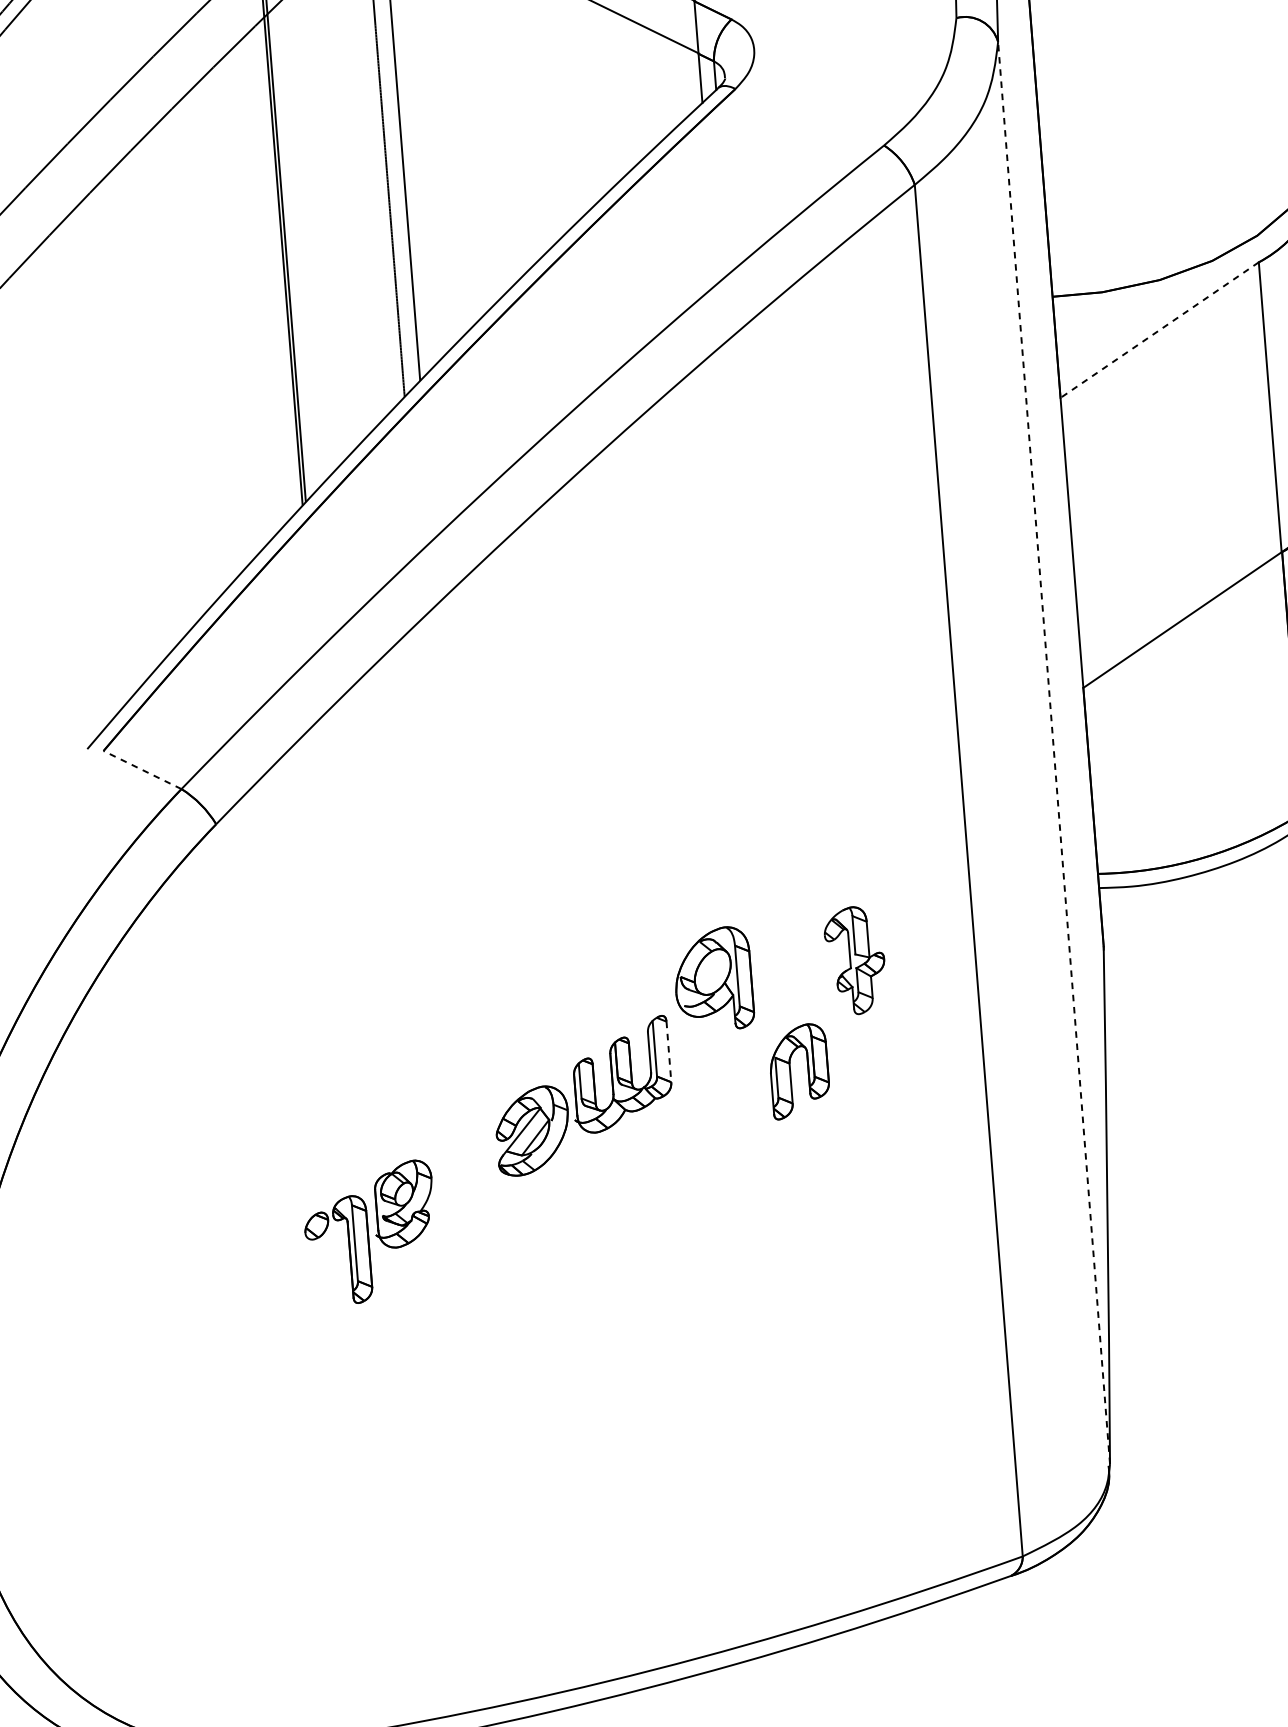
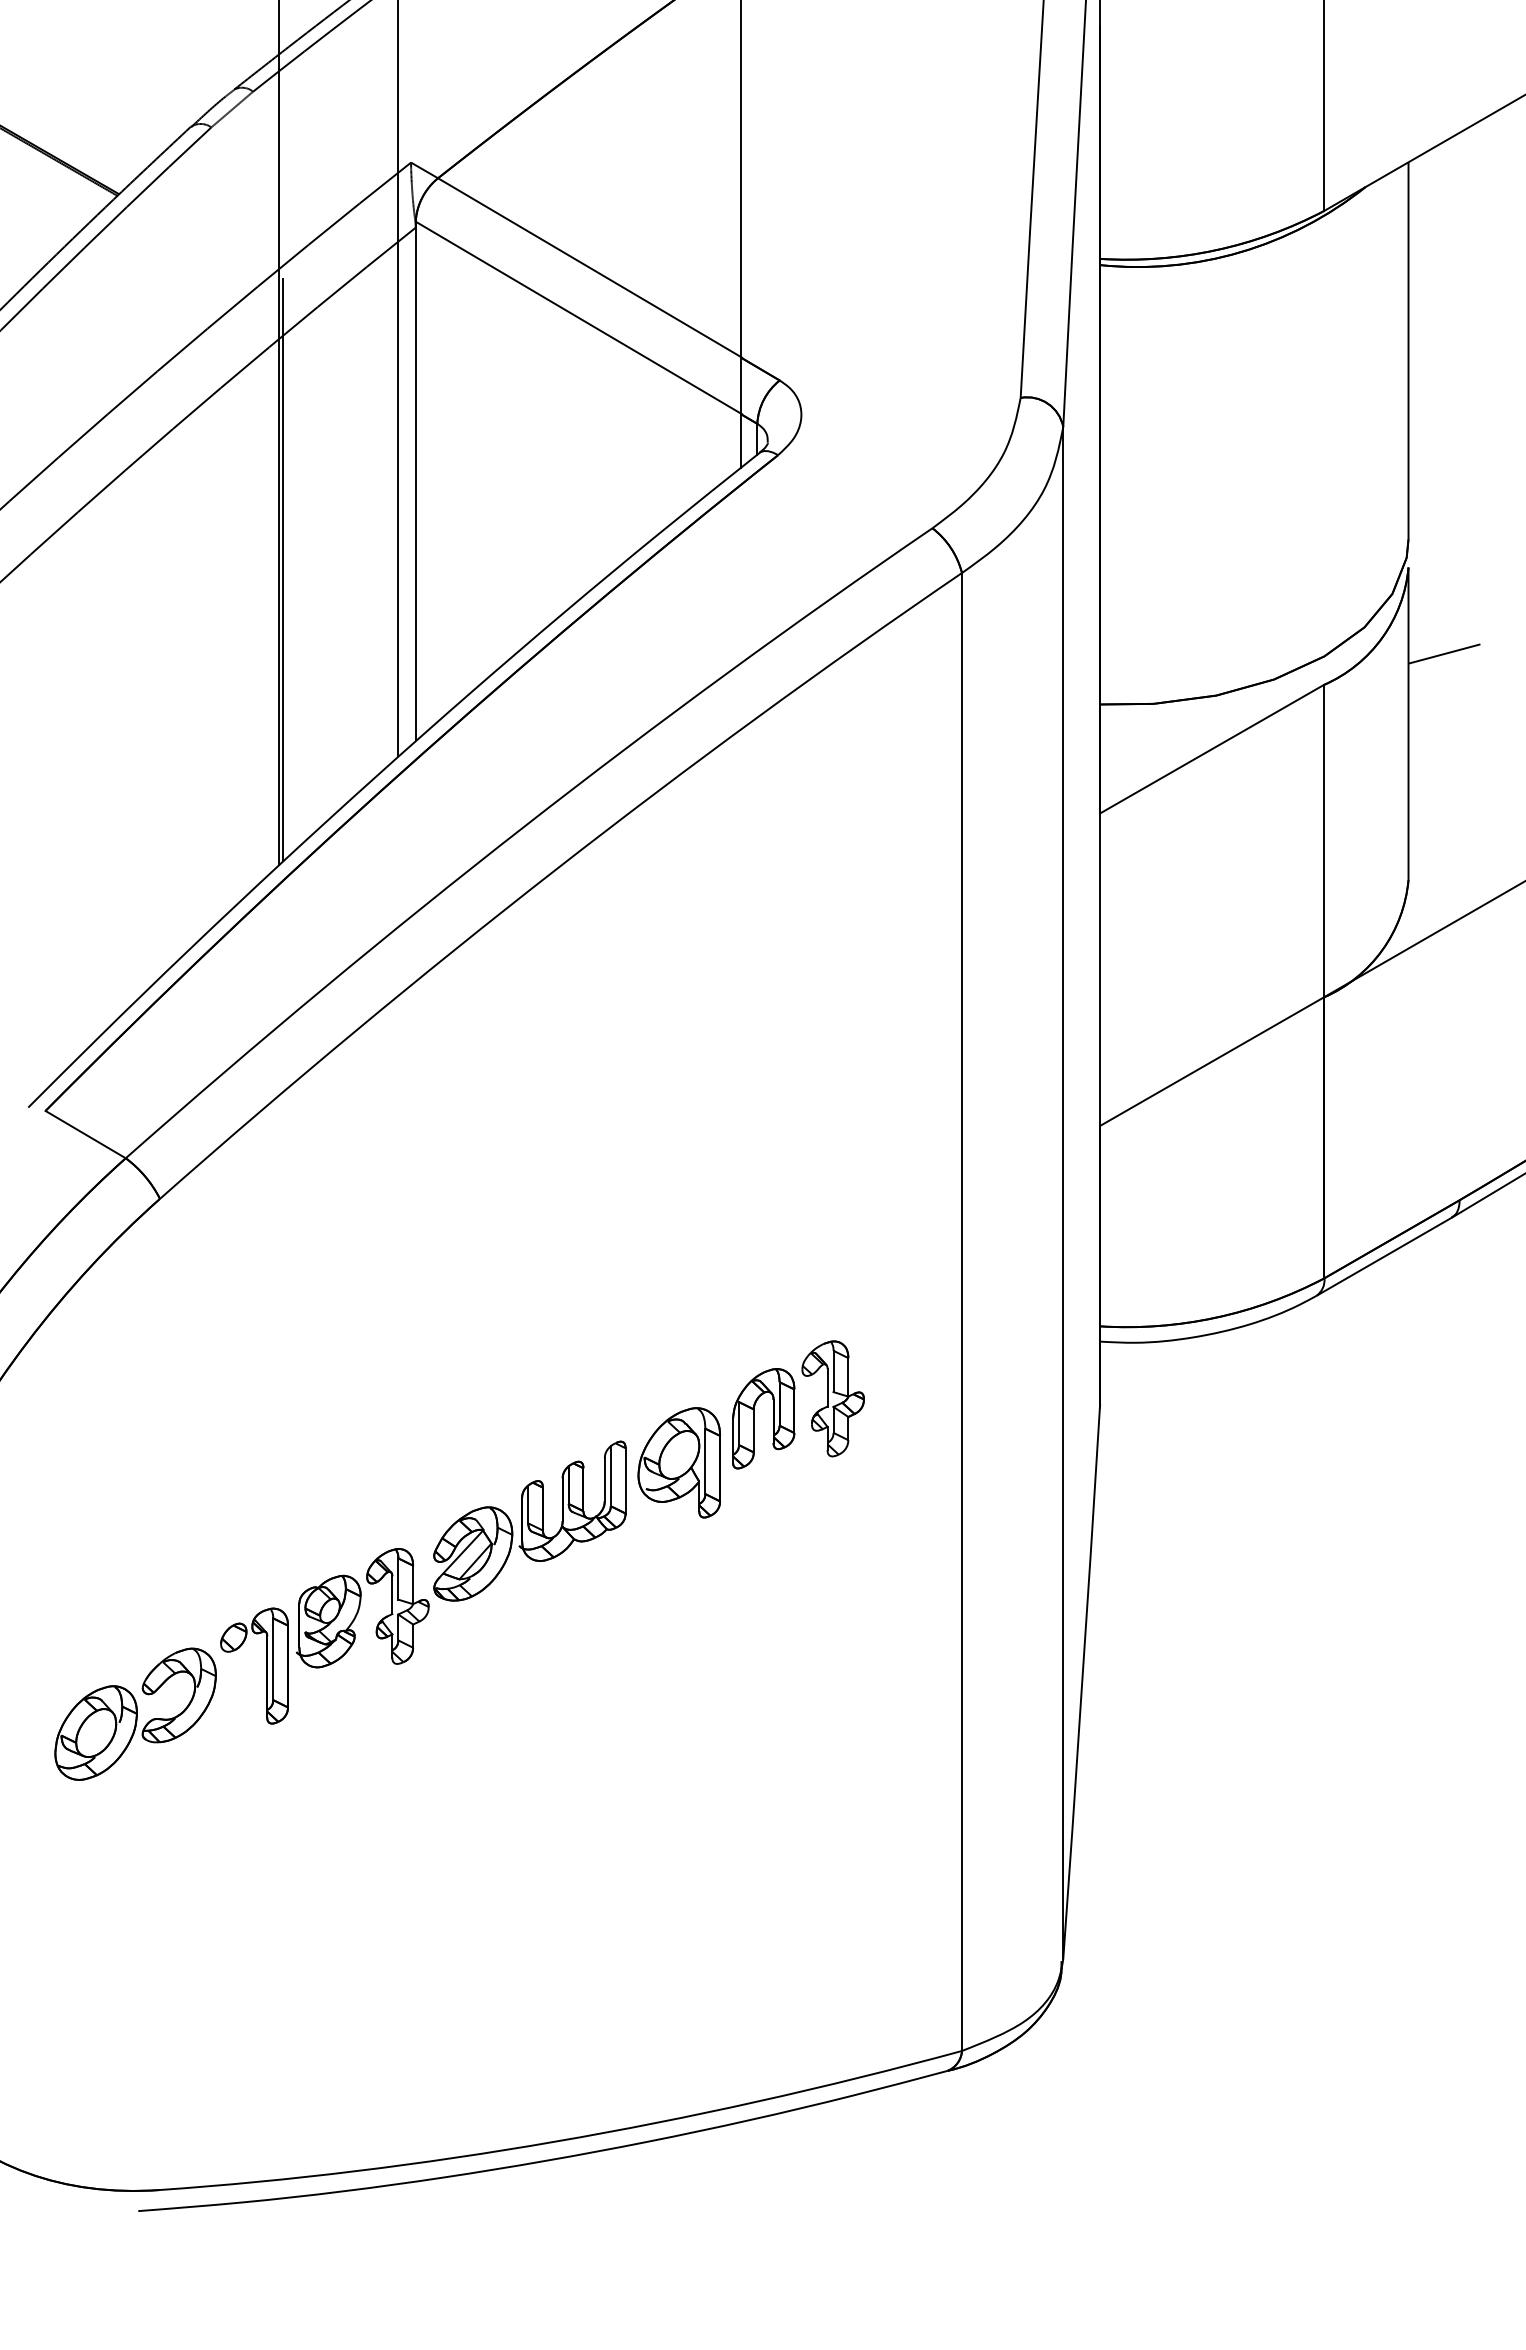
line: (1159, 330) -> (1211, 749), dashed -> solid
line: (1054, 752) -> (1063, 1192), dashed -> solid
line: (142, 769) -> (85, 1134), dashed -> solid
part: (713, 979) -> (679, 1462), moved
line: (668, 1051) -> (625, 1480), dashed -> solid
part: (790, 1071) -> (754, 1418), moved
part: (466, 1185) -> (397, 1606), added
part: (231, 1303) -> (135, 1713), added

